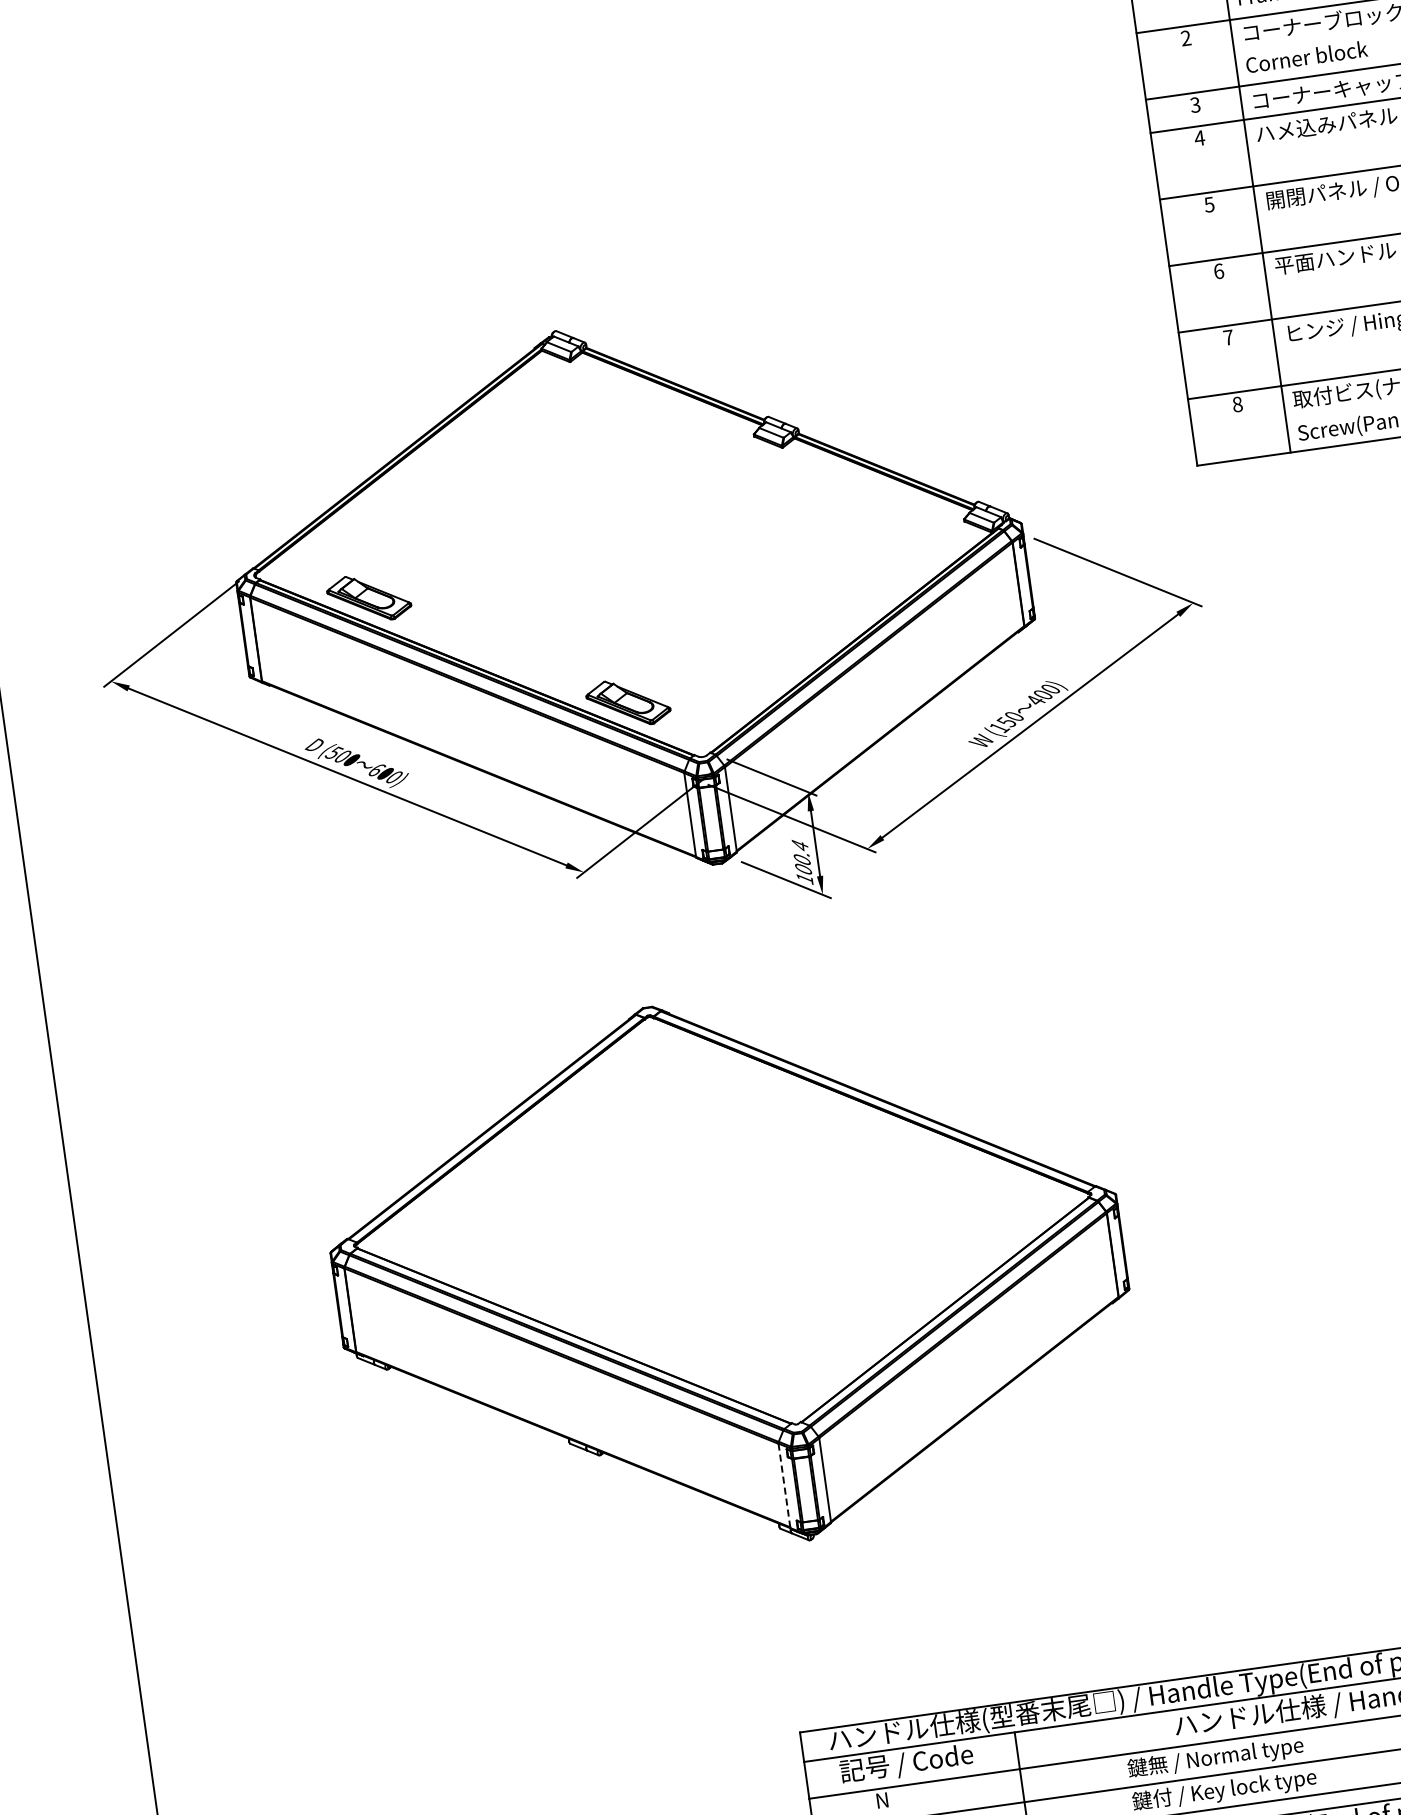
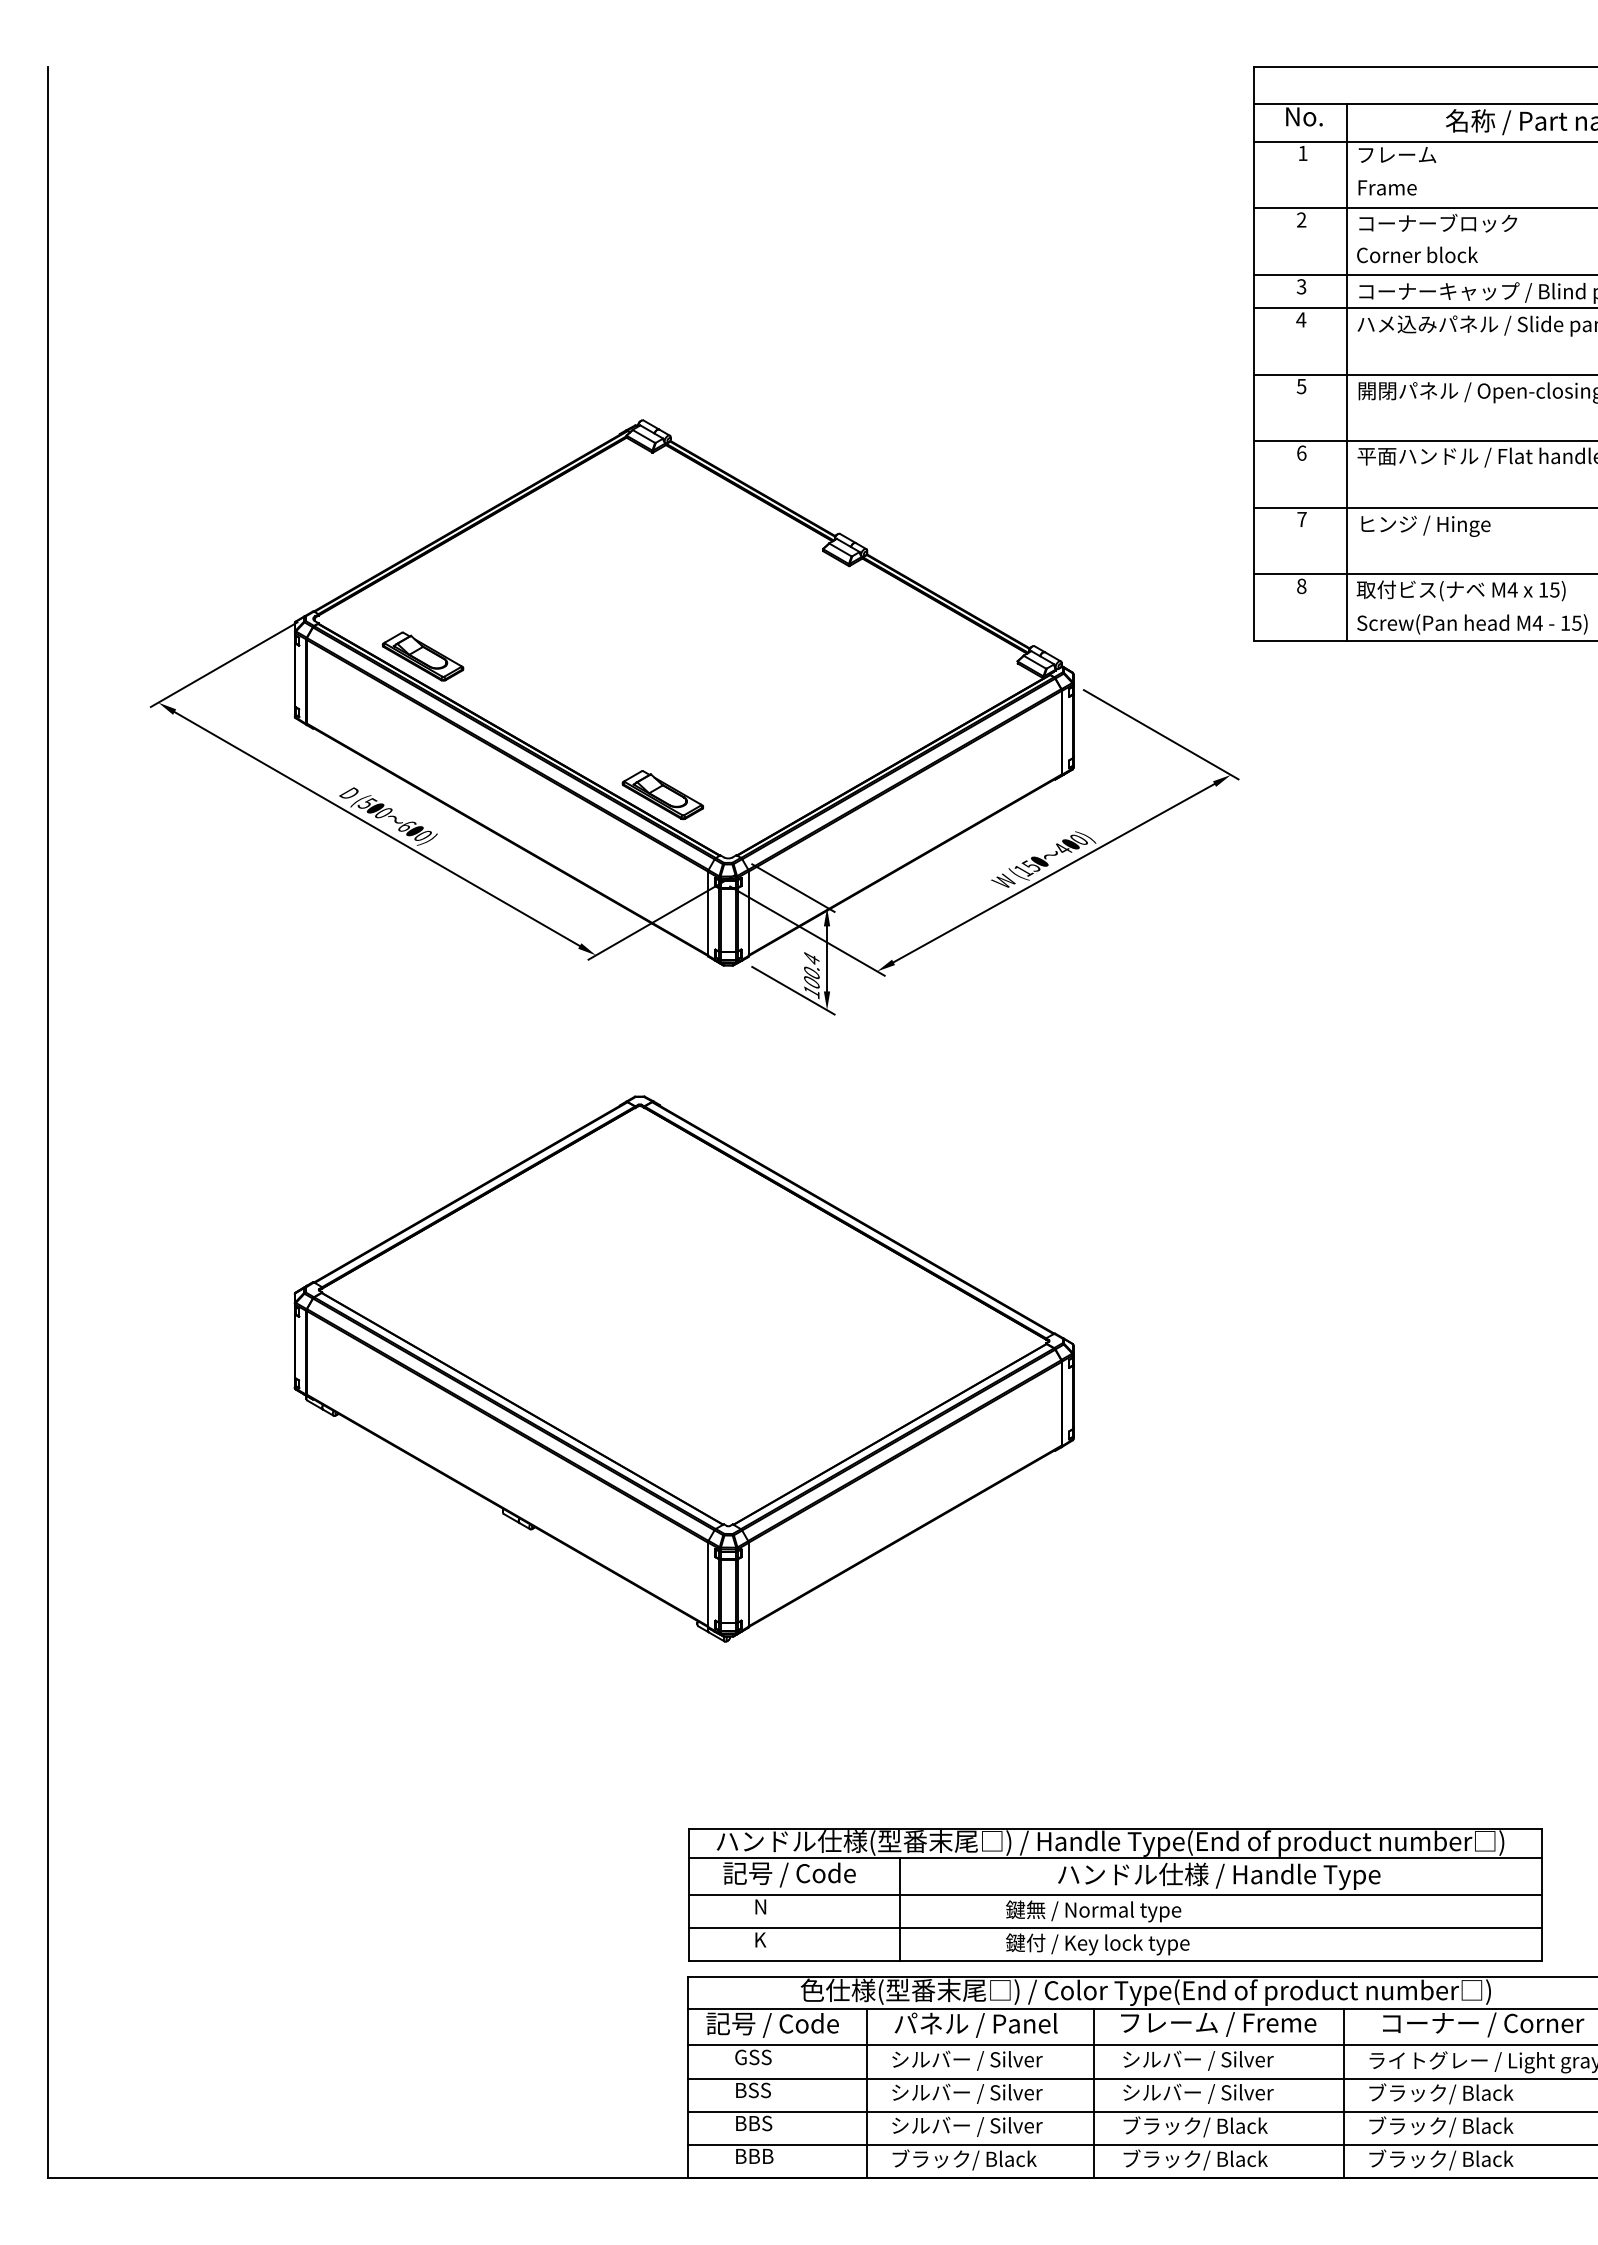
line: (785, 1486) -> (708, 1585), dashed -> solid

